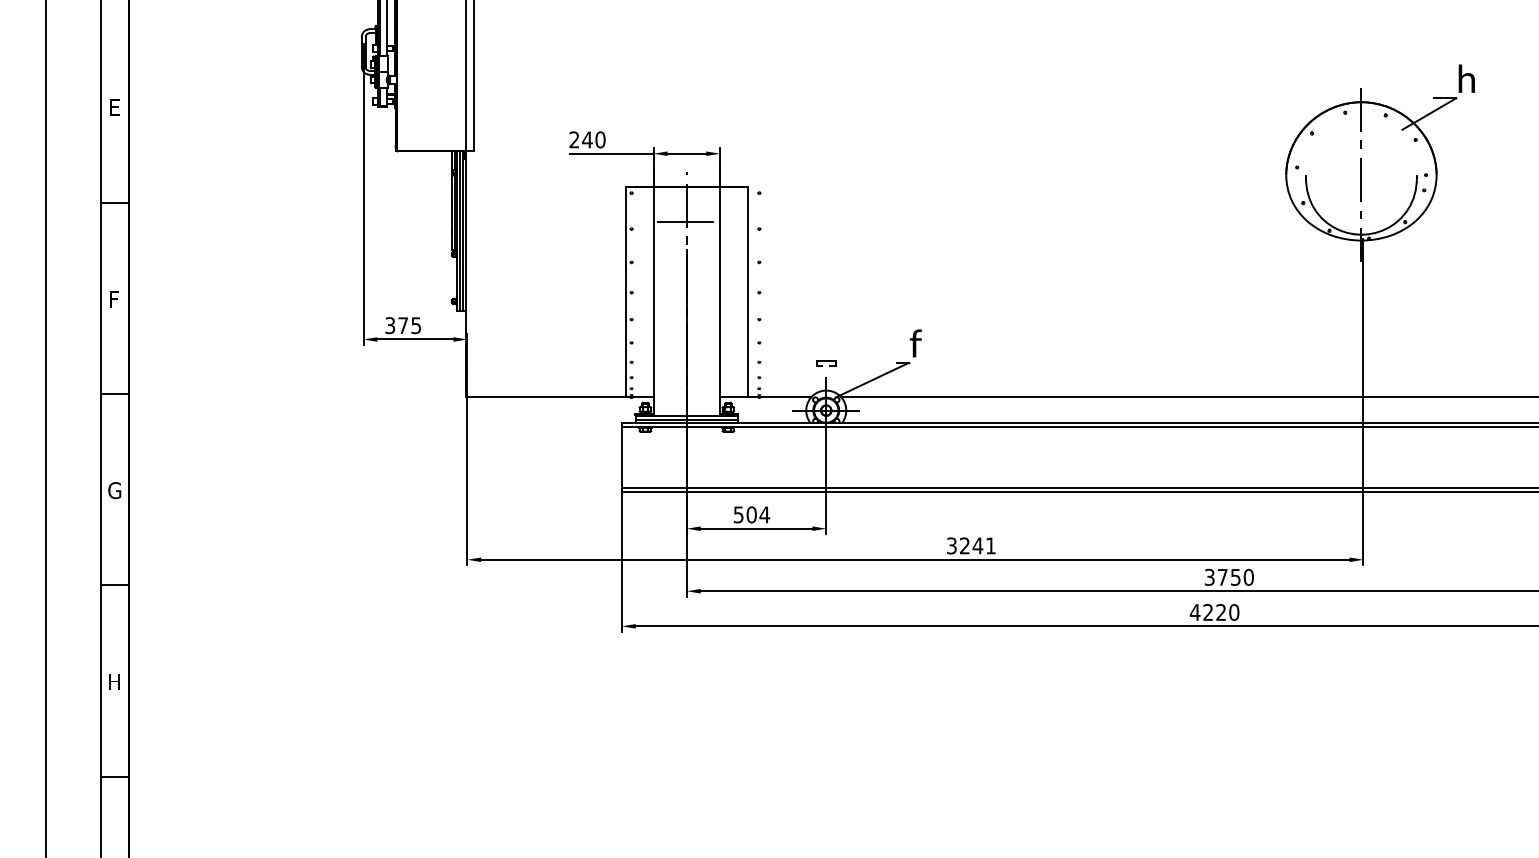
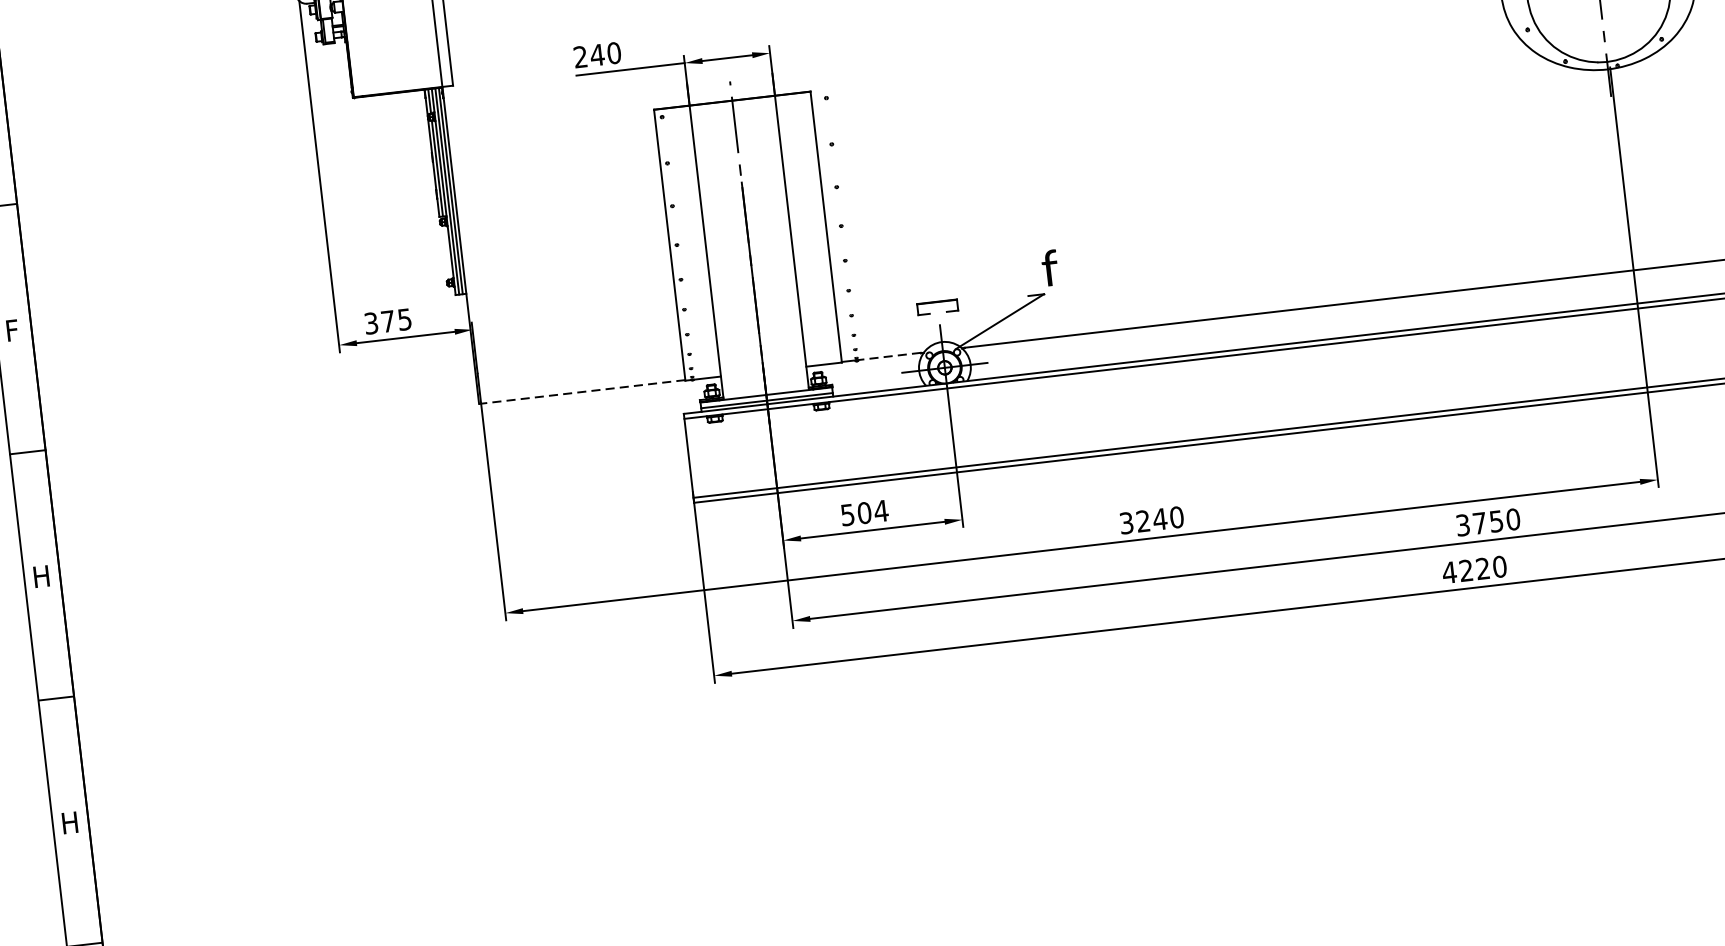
line: (685, 222) -> (735, 146), removed
part: (826, 363) -> (938, 307), size x1.6
line: (545, 396) -> (581, 391), solid -> dashed
line: (784, 396) -> (889, 355), solid -> dashed
text: (114, 490) -> (41, 576), G -> H
text: (990, 545) -> (1176, 516), 3241 -> 3240

